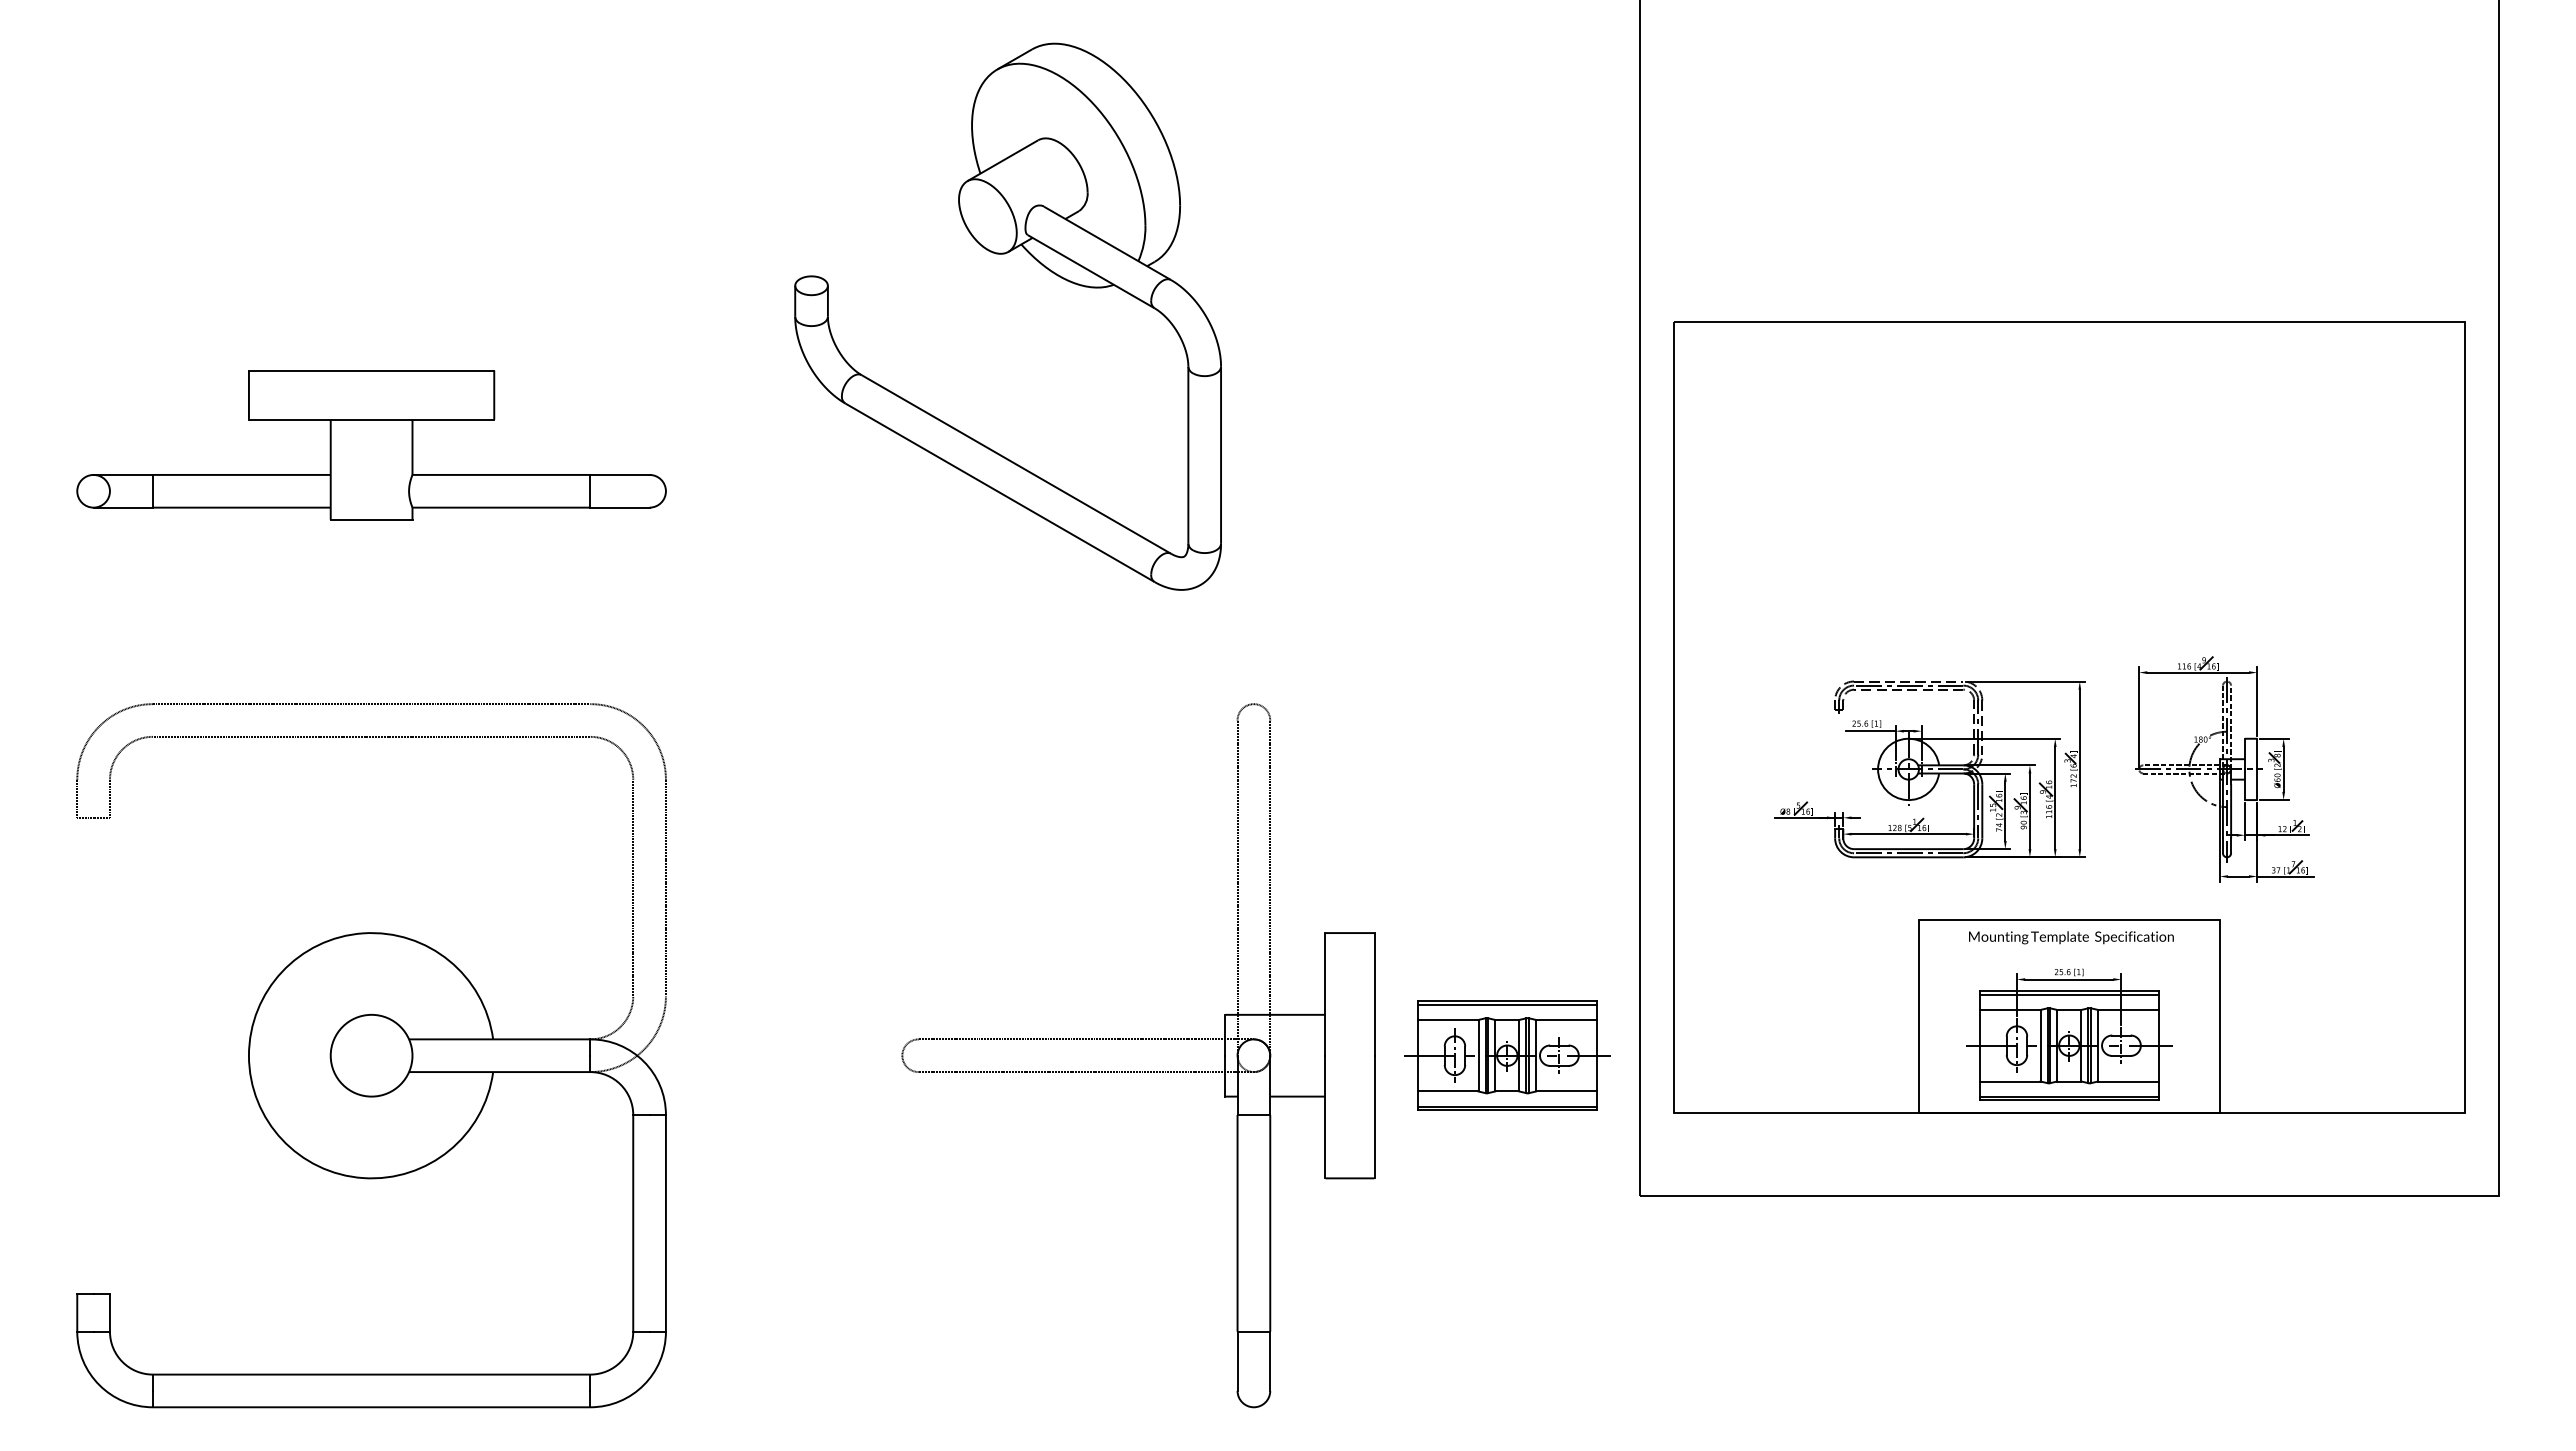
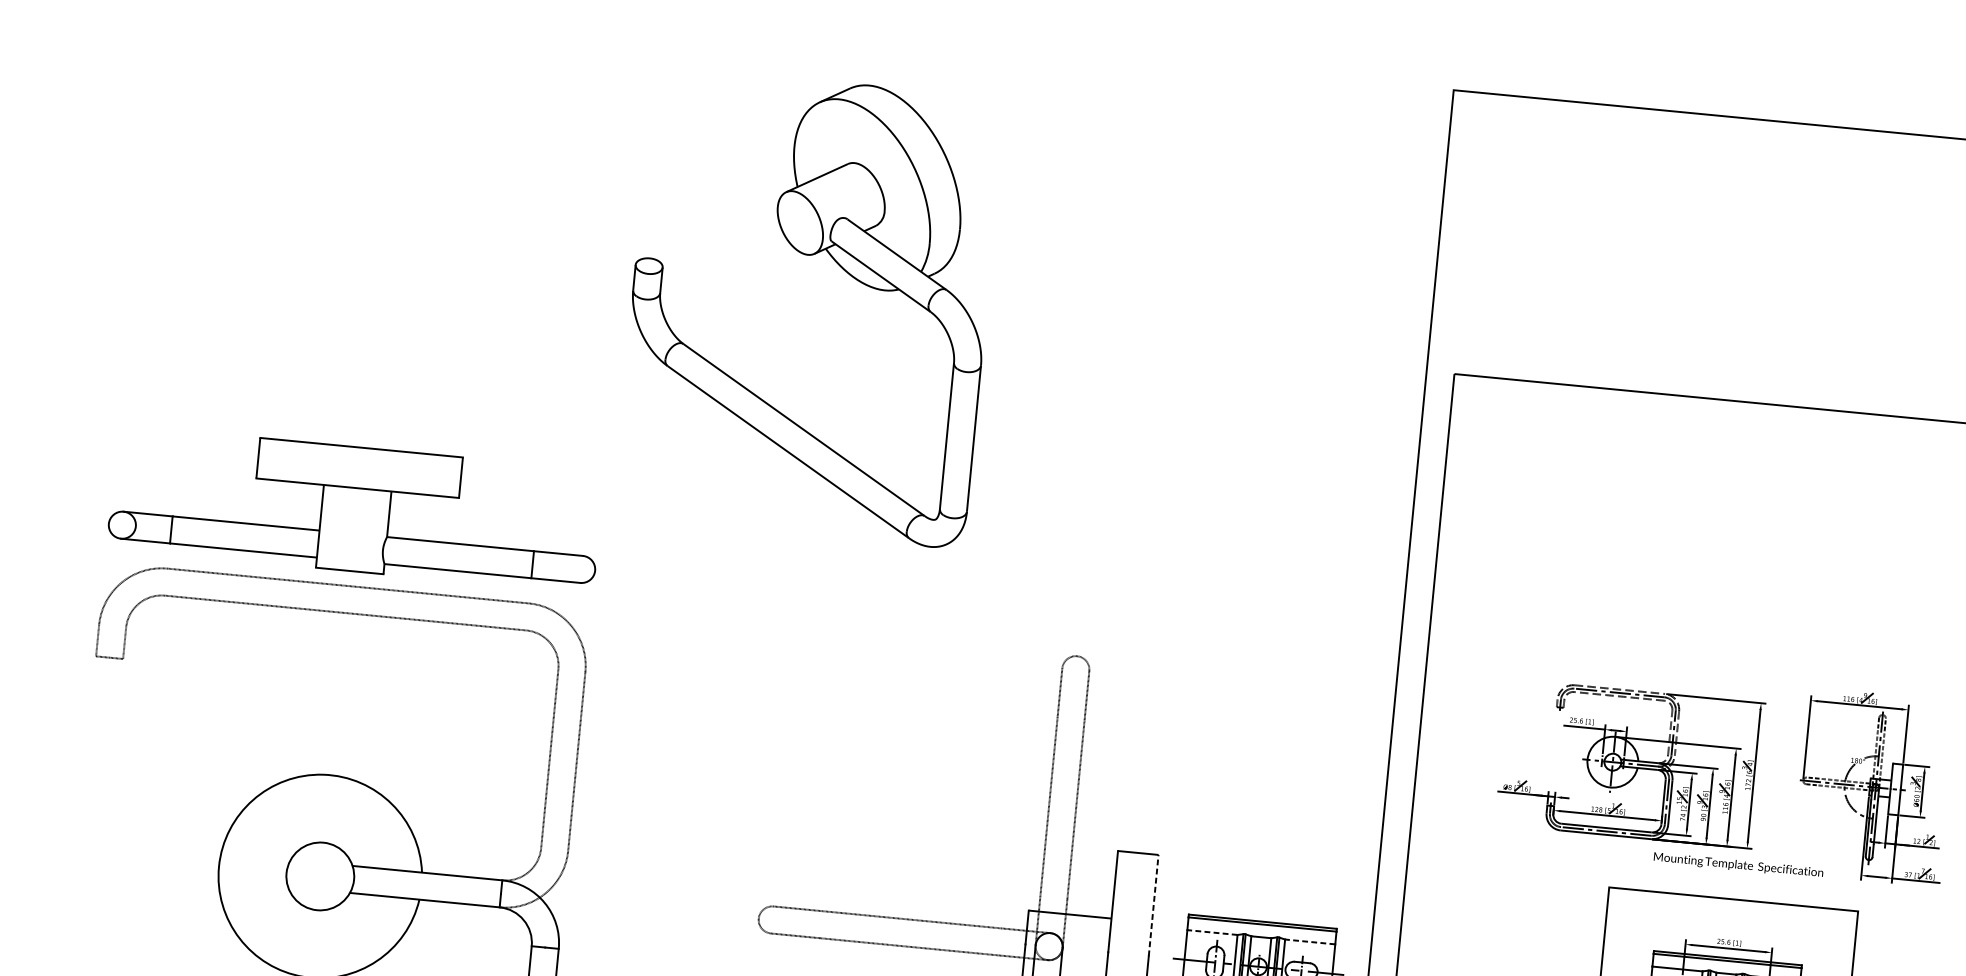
part: (1045, 268) -> (843, 270), moved
part: (371, 445) -> (355, 509), moved
text: (2071, 937) -> (1738, 865), moved
line: (1374, 993) -> (1153, 904), solid -> dashed
line: (1447, 1019) -> (1211, 932), solid -> dashed
line: (1565, 1019) -> (1309, 941), solid -> dashed

